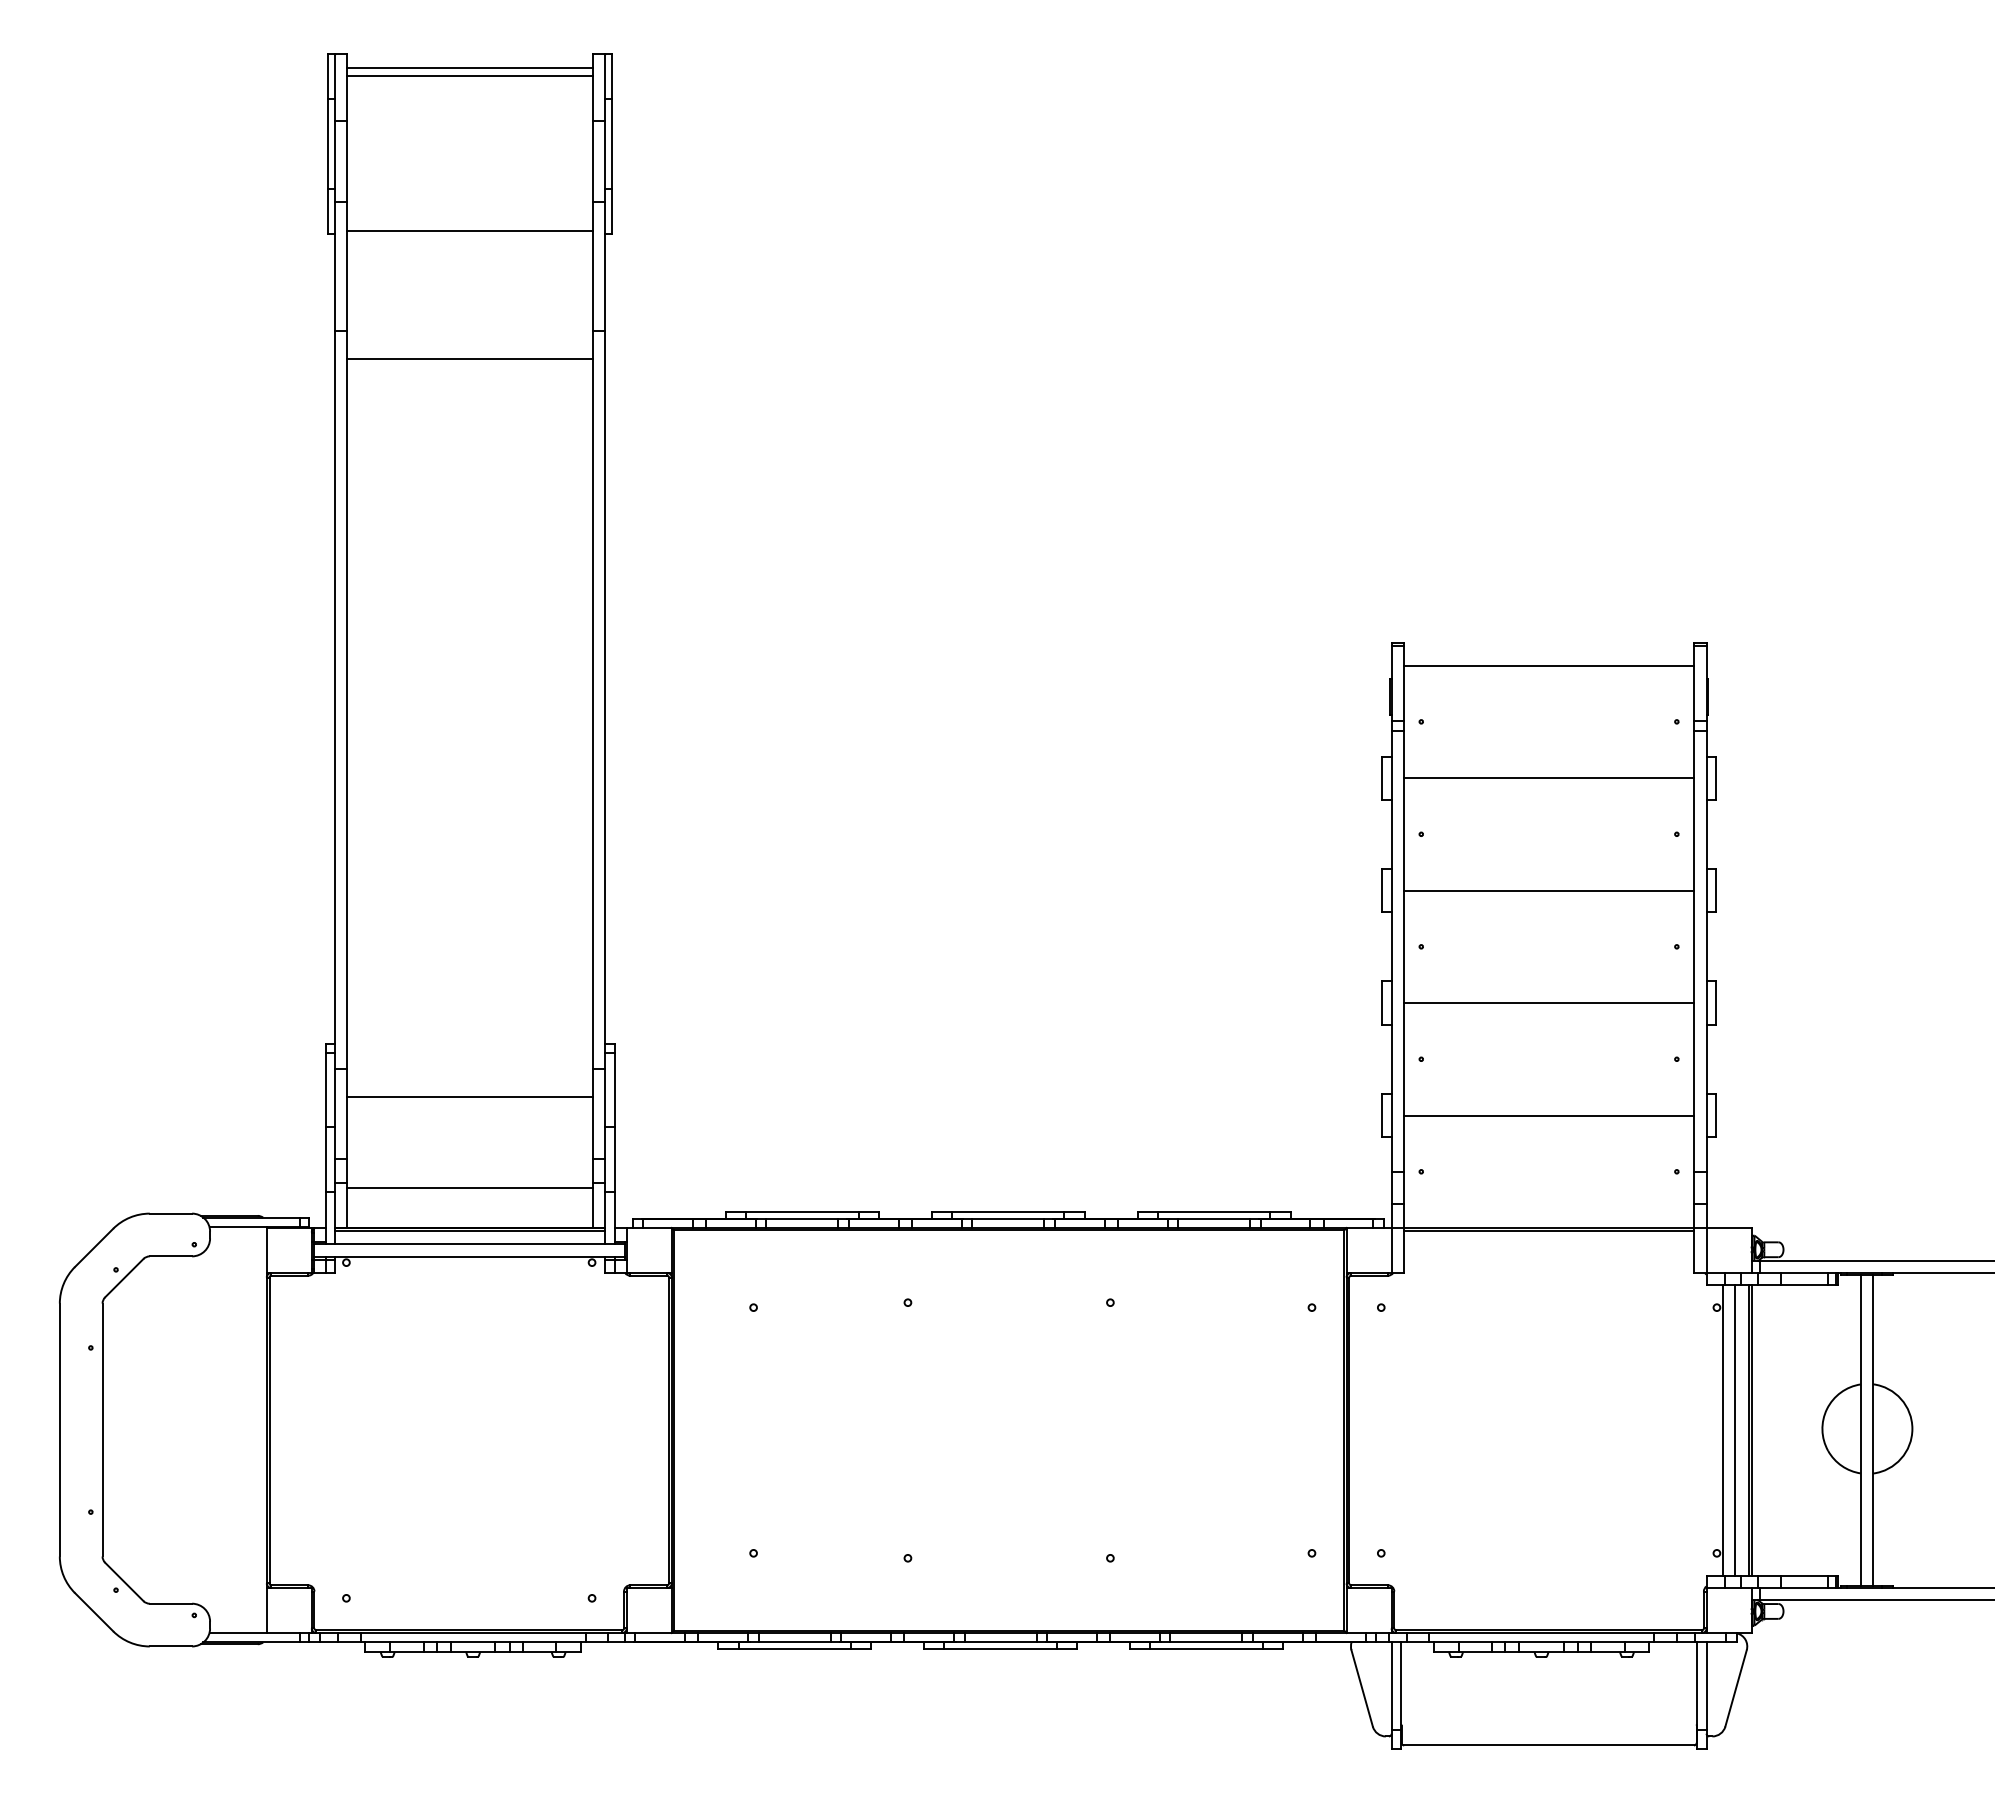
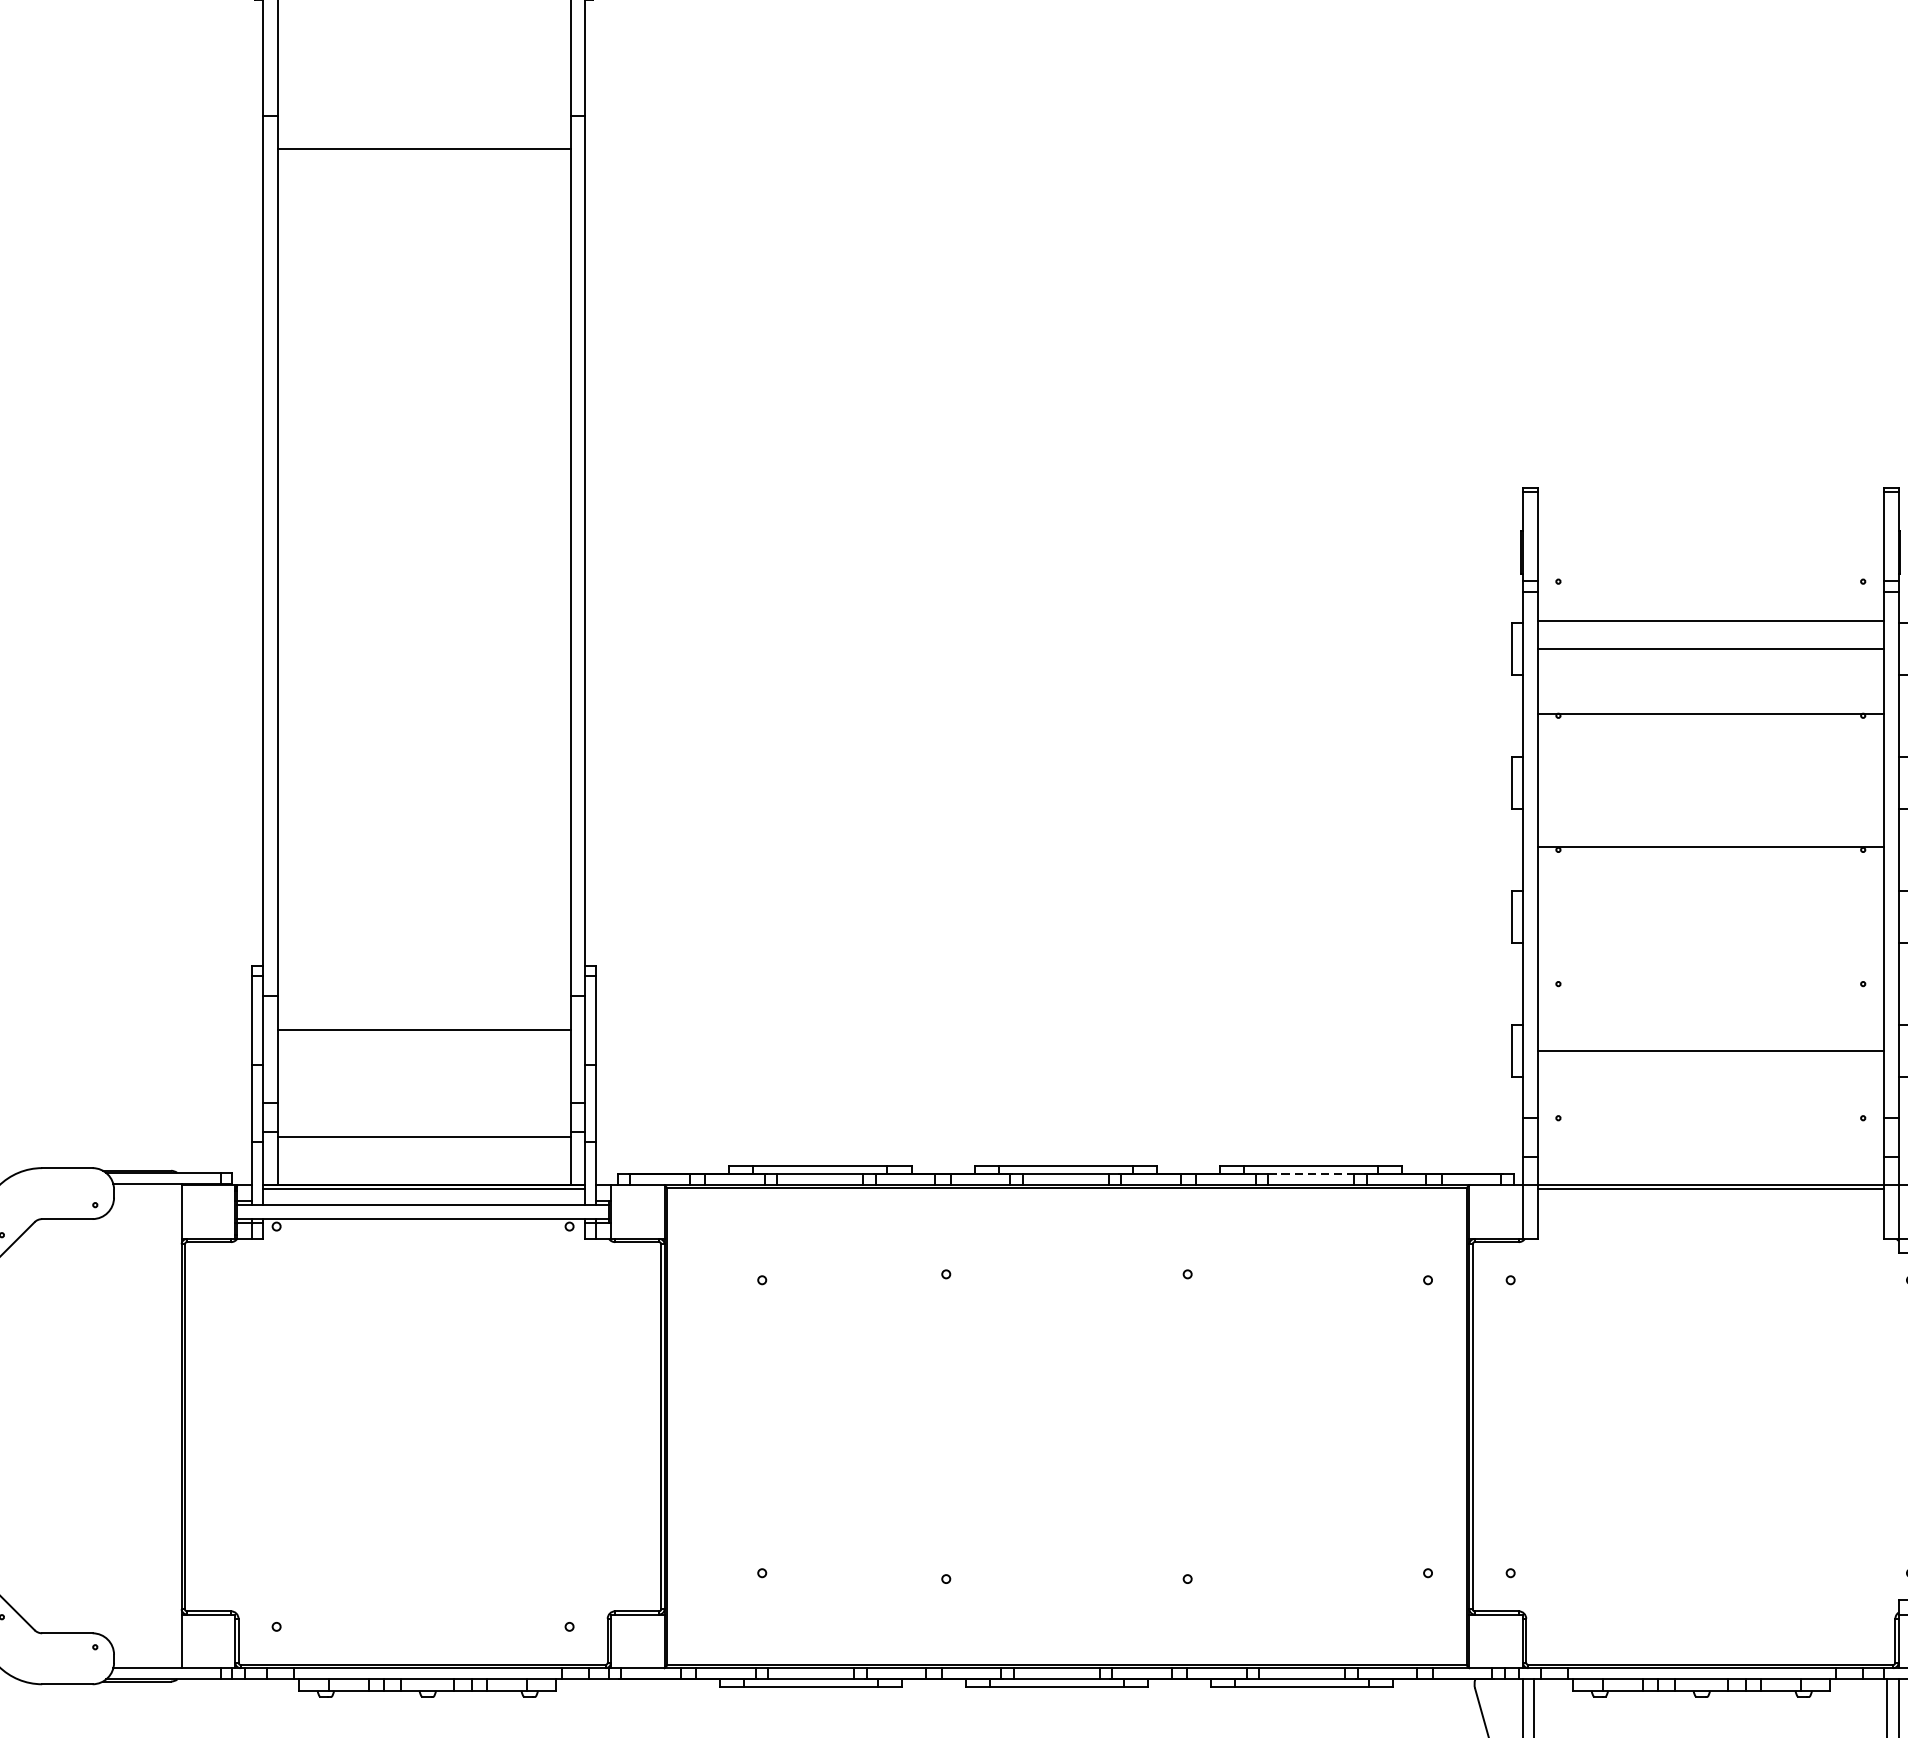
line: (1548, 665) -> (1710, 620), moved
line: (1548, 890) -> (1710, 713), moved
line: (1548, 1003) -> (1710, 847), moved
line: (1214, 1218) -> (1311, 1173), solid -> dashed

